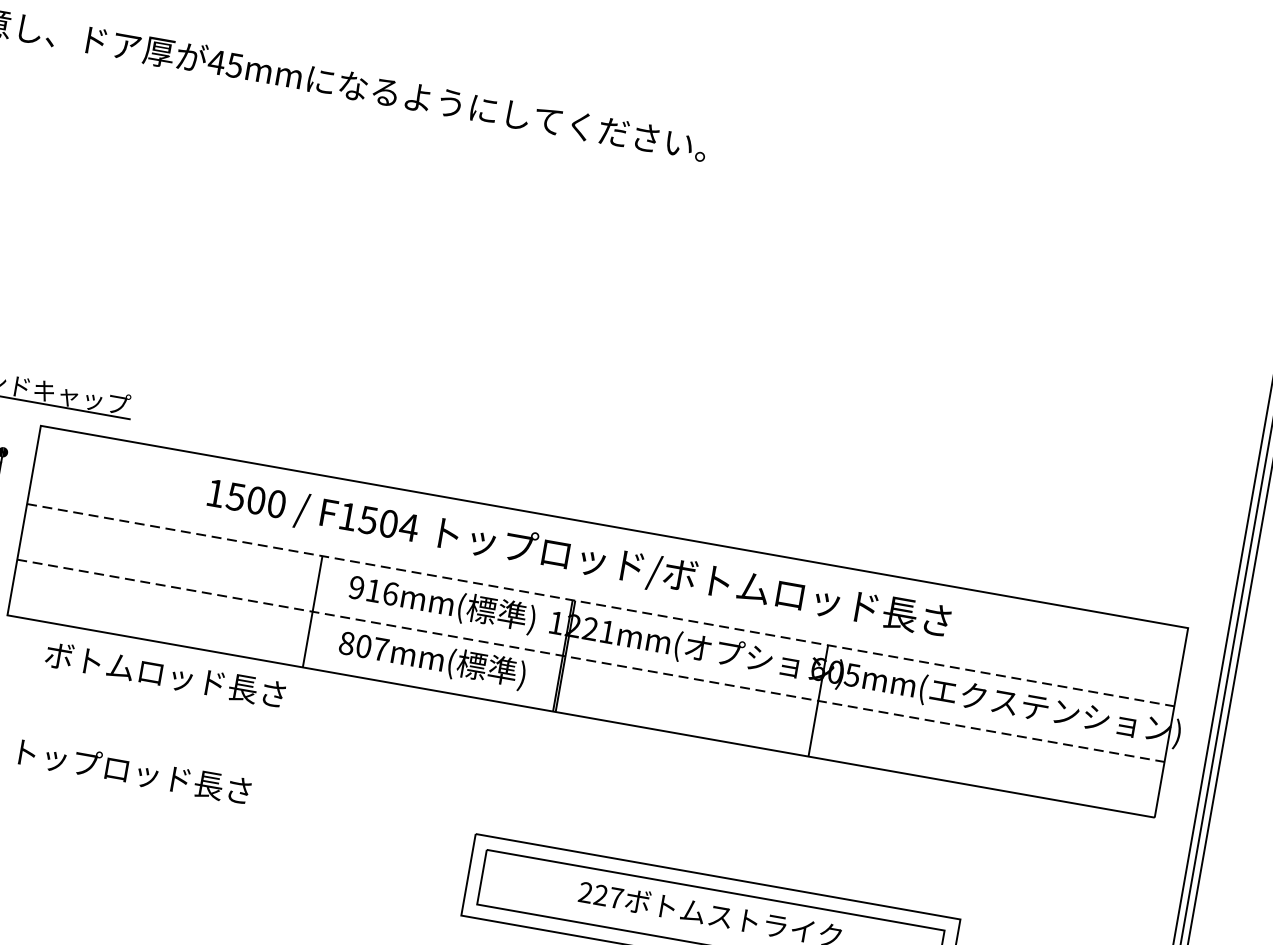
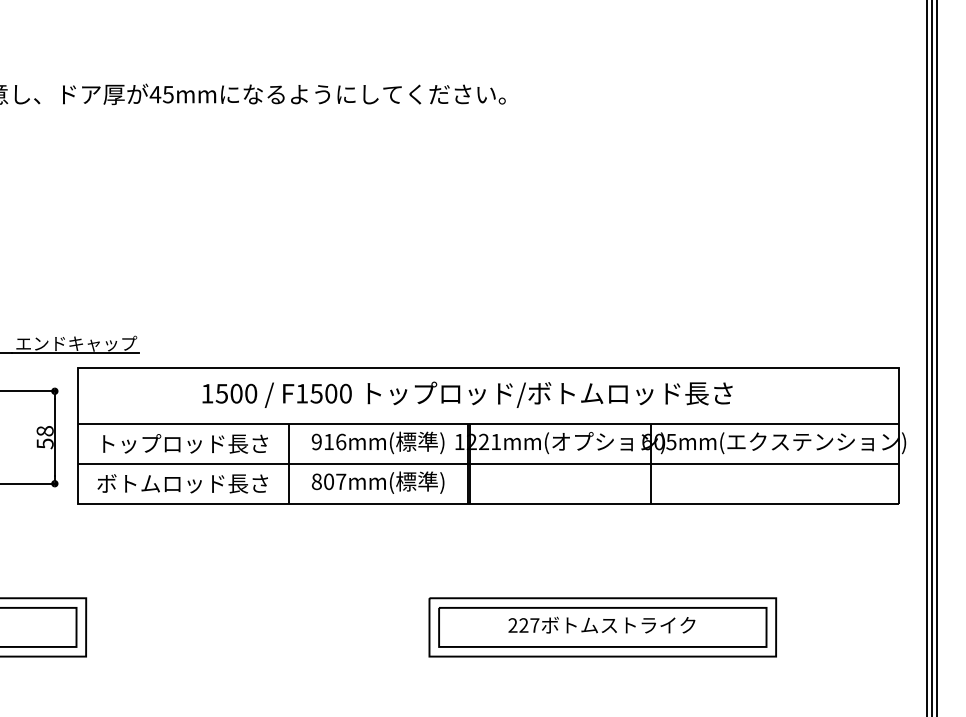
text: (408, 527) -> (345, 393), F1504 -> F1500
line: (601, 605) -> (488, 424), dashed -> solid
line: (591, 661) -> (488, 464), dashed -> solid
text: (165, 674) -> (182, 483), moved
text: (135, 771) -> (185, 443), moved

